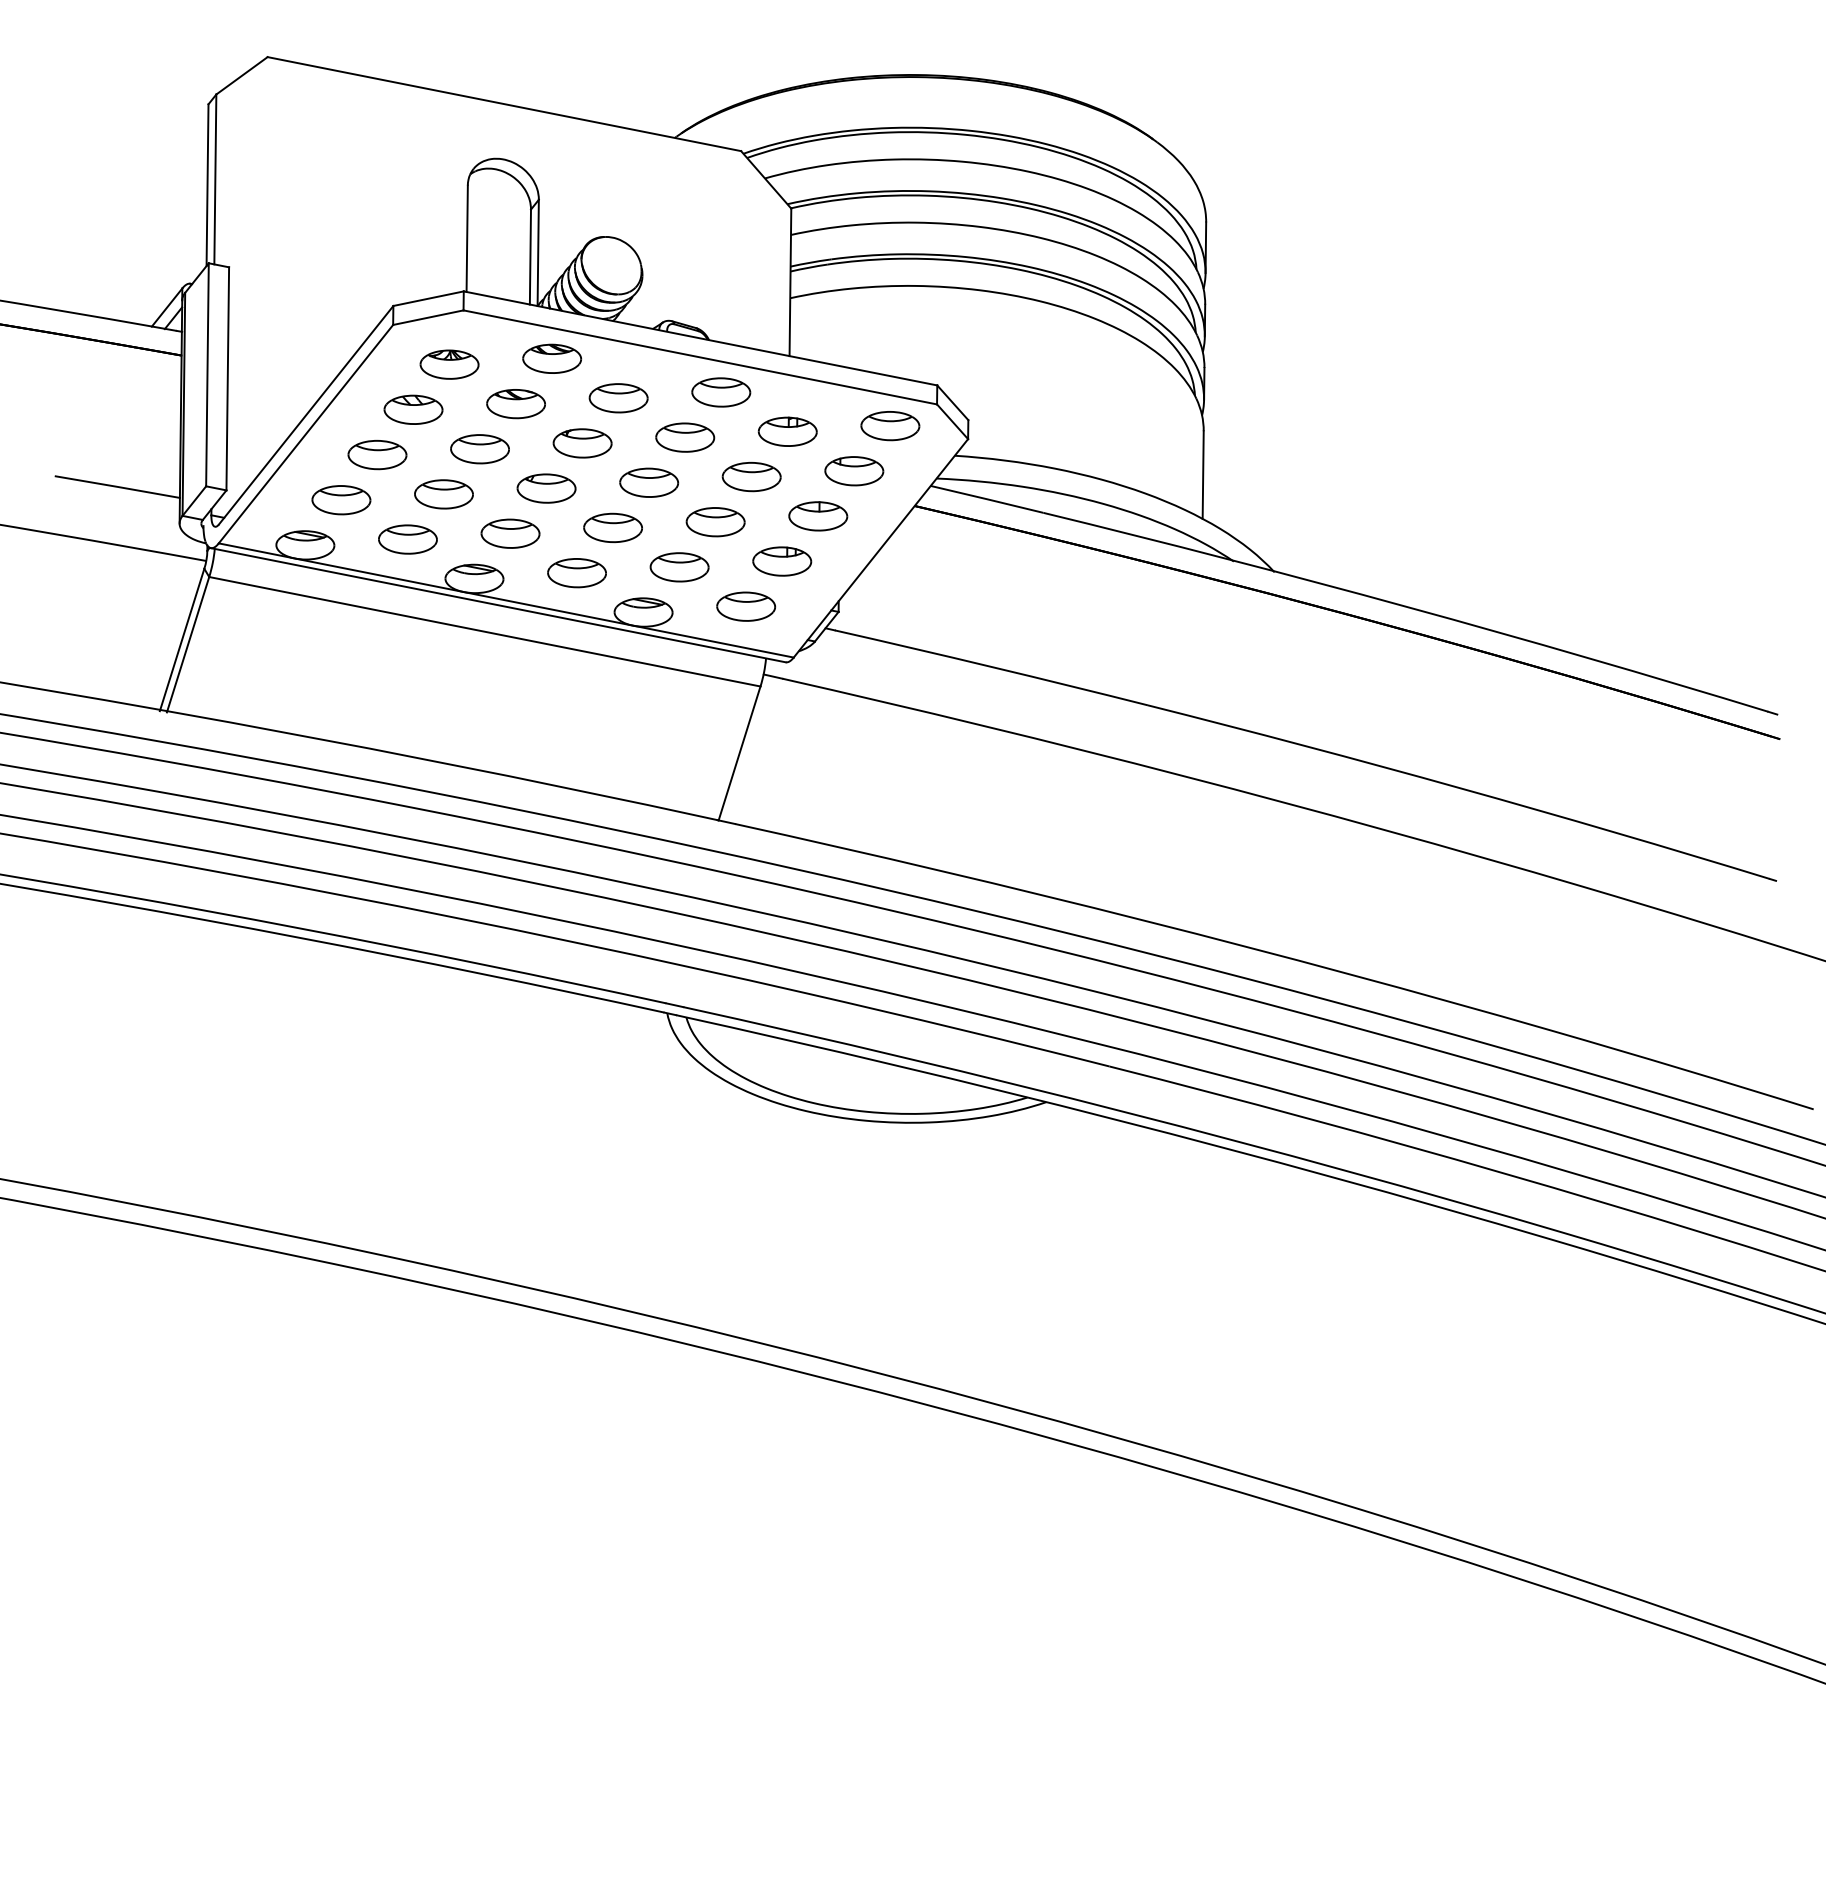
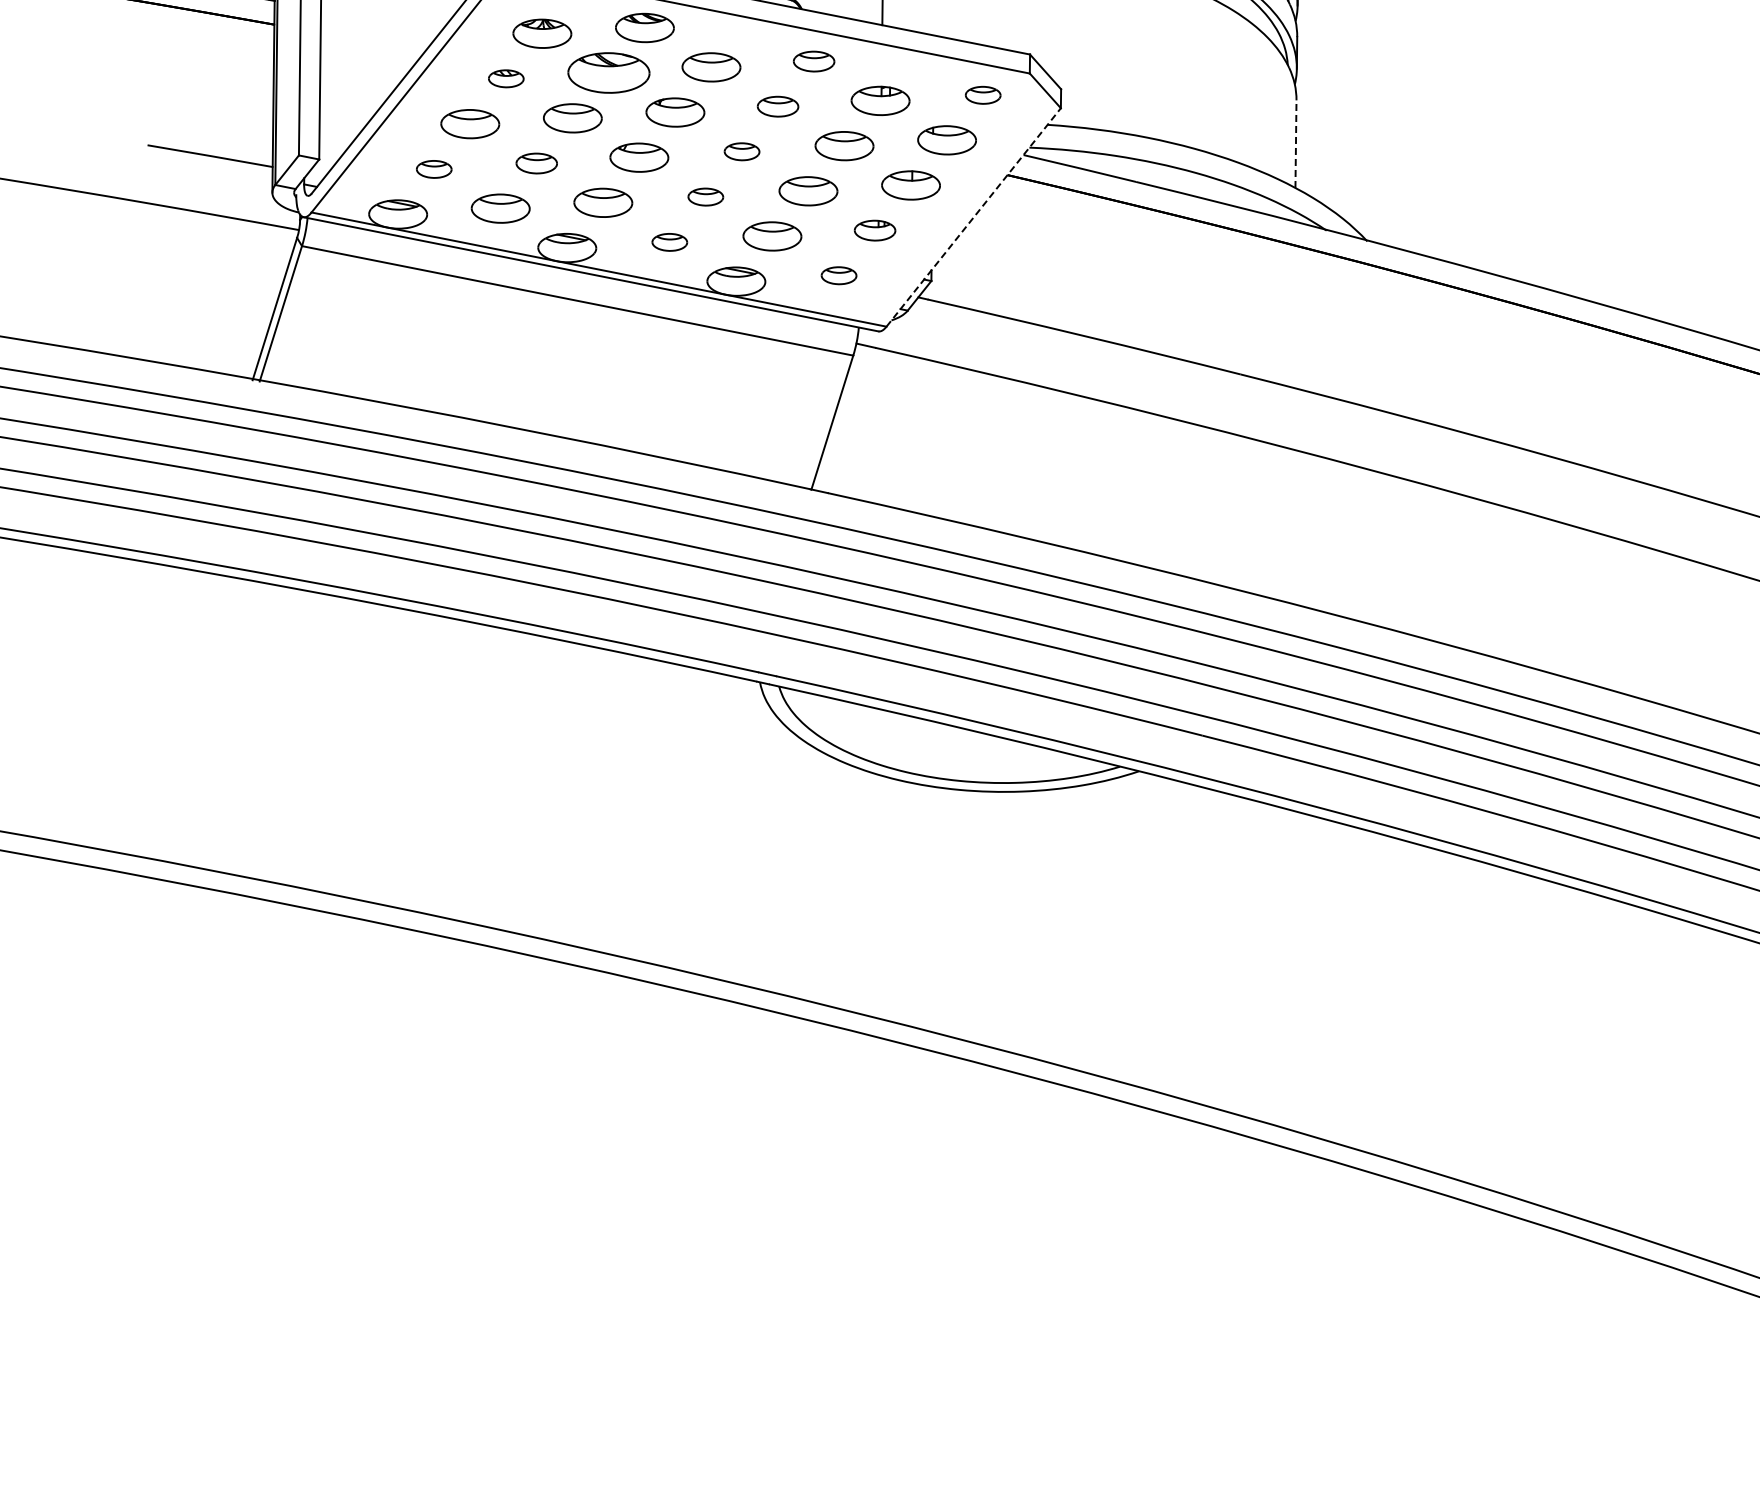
part: (721, 392) -> (814, 61), size x0.7
part: (515, 404) -> (608, 73), size x1.4
part: (413, 409) -> (506, 78), size x0.6
part: (890, 426) -> (983, 95), size x0.6
part: (685, 437) -> (778, 106), size x0.7
line: (1203, 475) -> (1296, 144), solid -> dashed
part: (649, 482) -> (742, 151), size x0.6
part: (443, 494) -> (536, 163), size x0.7
part: (341, 500) -> (434, 169), size x0.6
part: (612, 527) -> (705, 196), size x0.6
line: (880, 548) -> (973, 217), solid -> dashed
part: (782, 561) -> (875, 230), size x0.7
part: (576, 573) -> (669, 242), size x0.6
part: (746, 606) -> (839, 275), size x0.6

